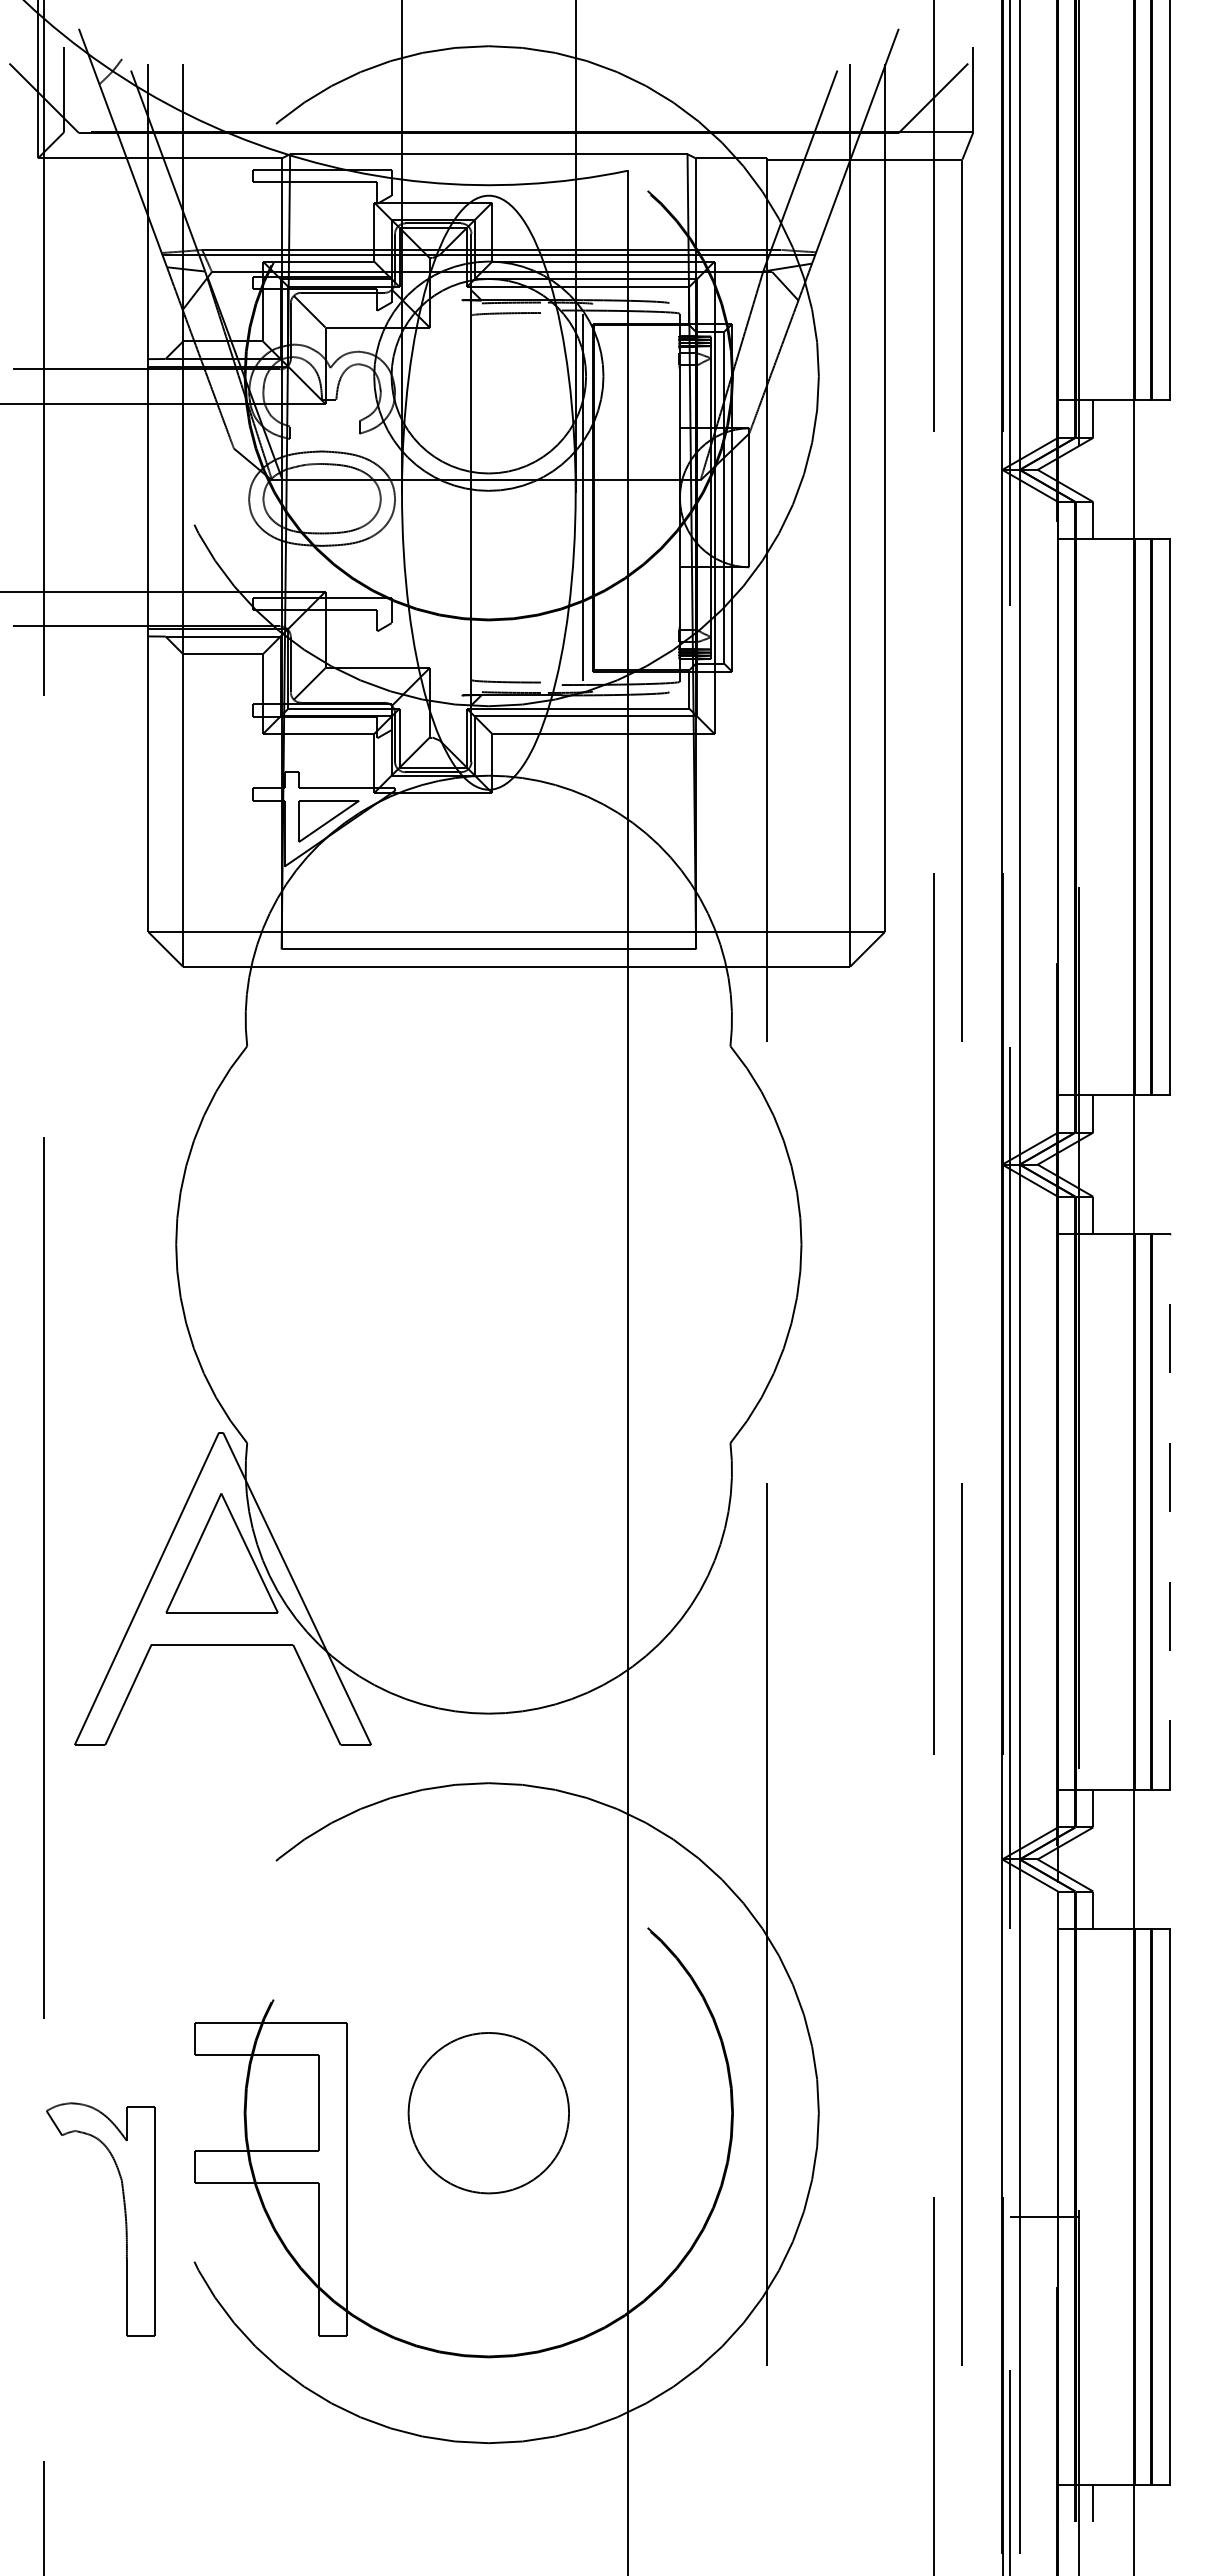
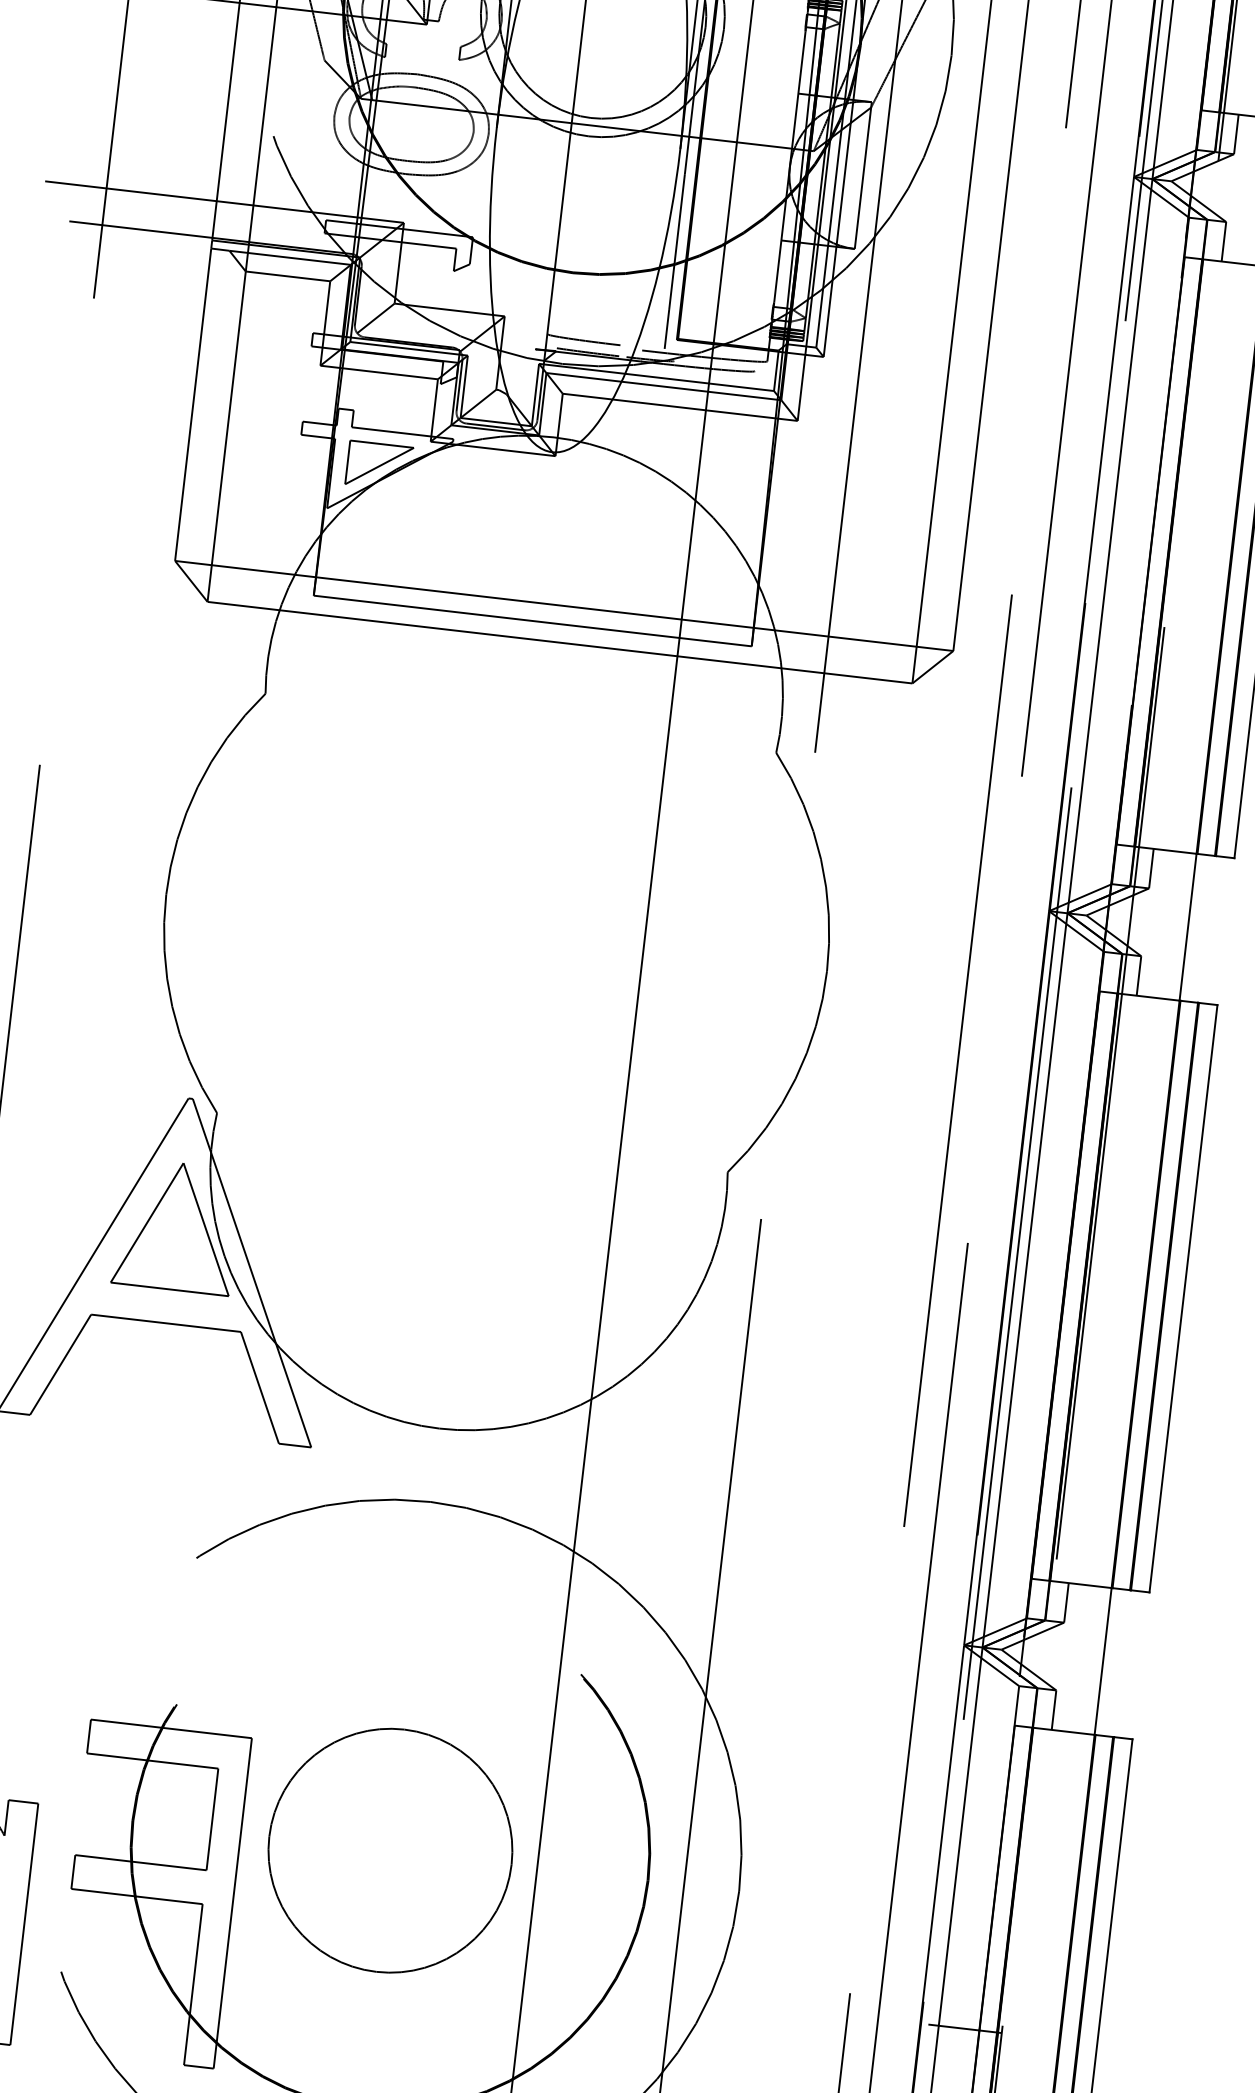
line: (1169, 1512) -> (1183, 1299), dashed -> solid
circle: (488, 2112) -> (390, 1849), size x1.43

